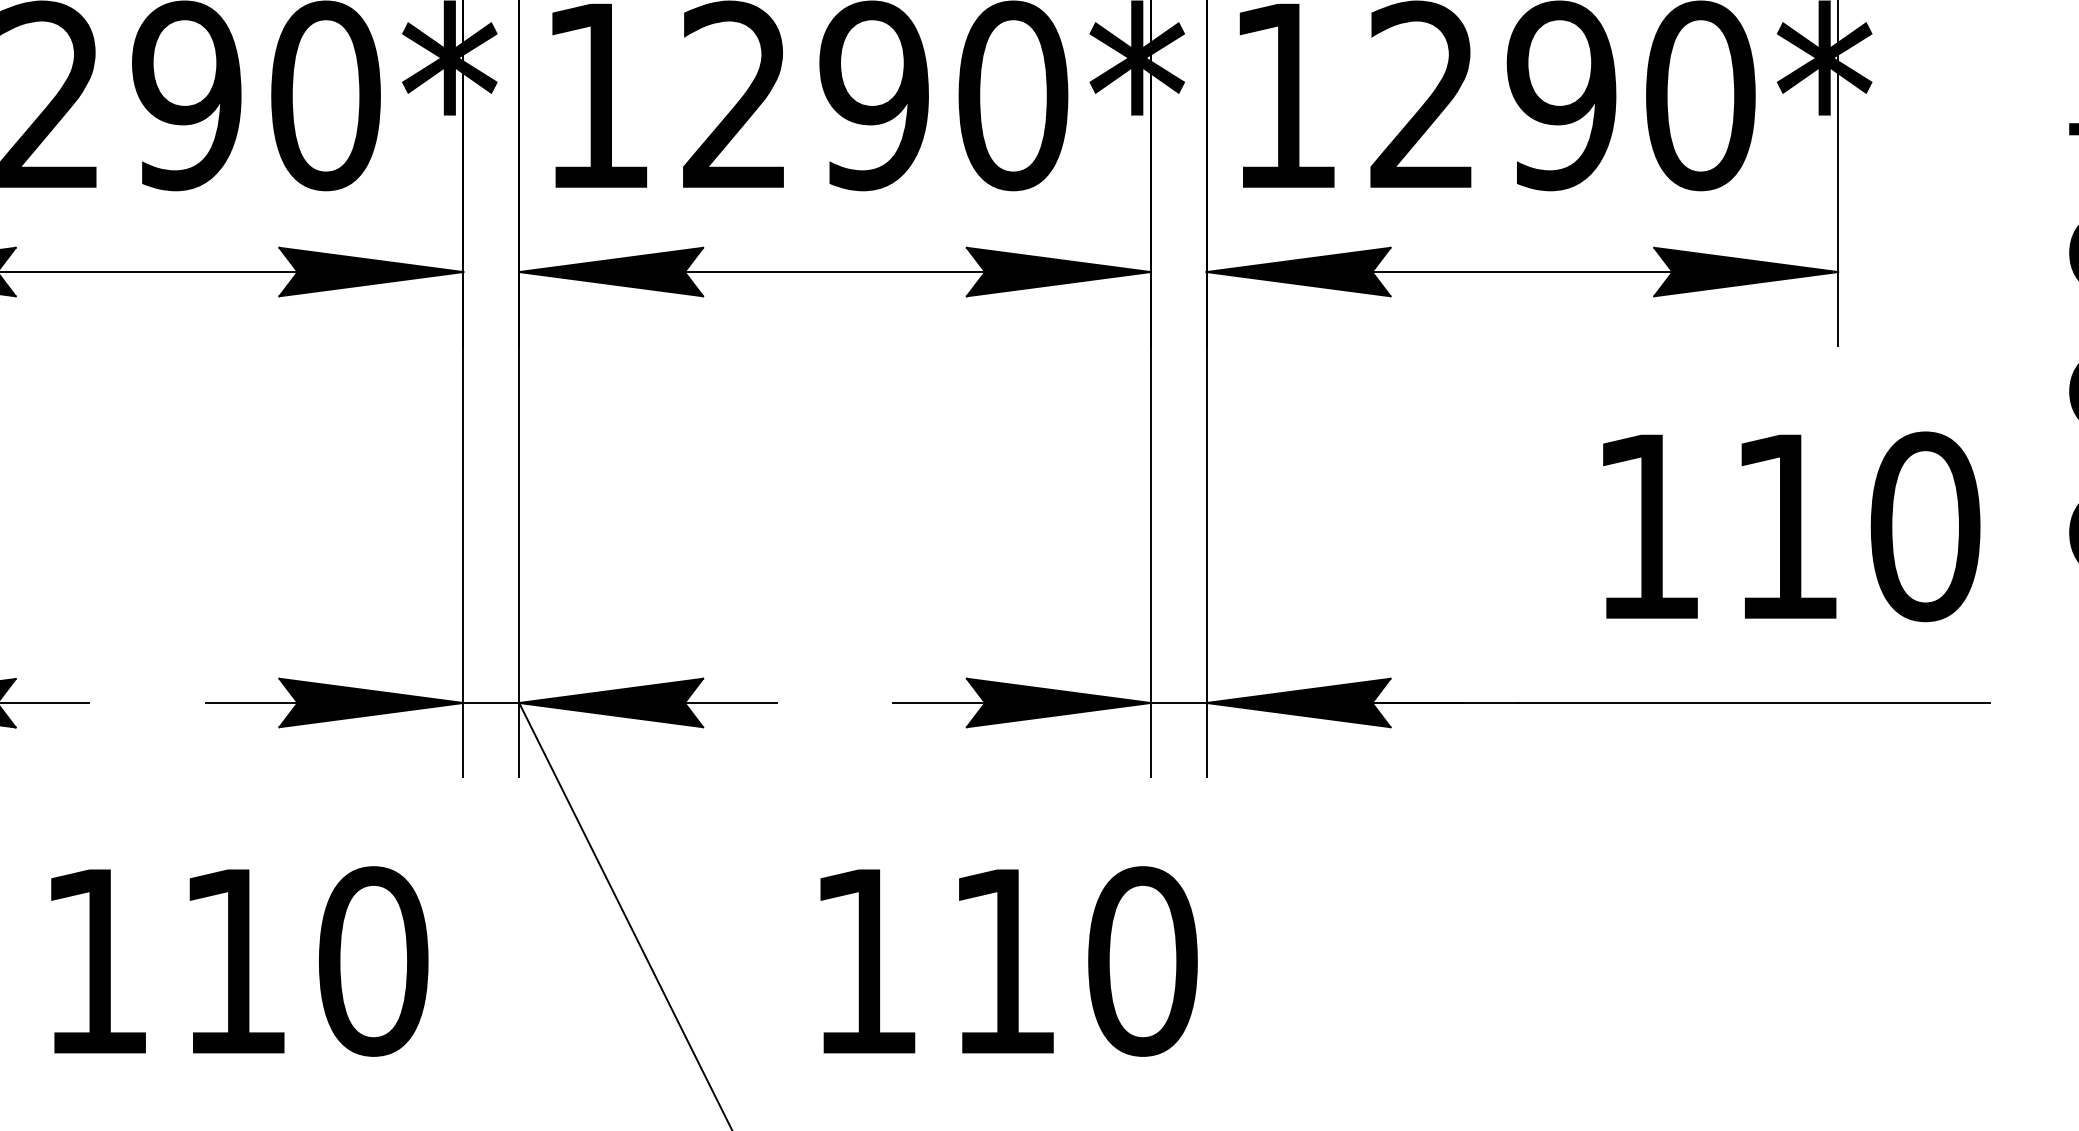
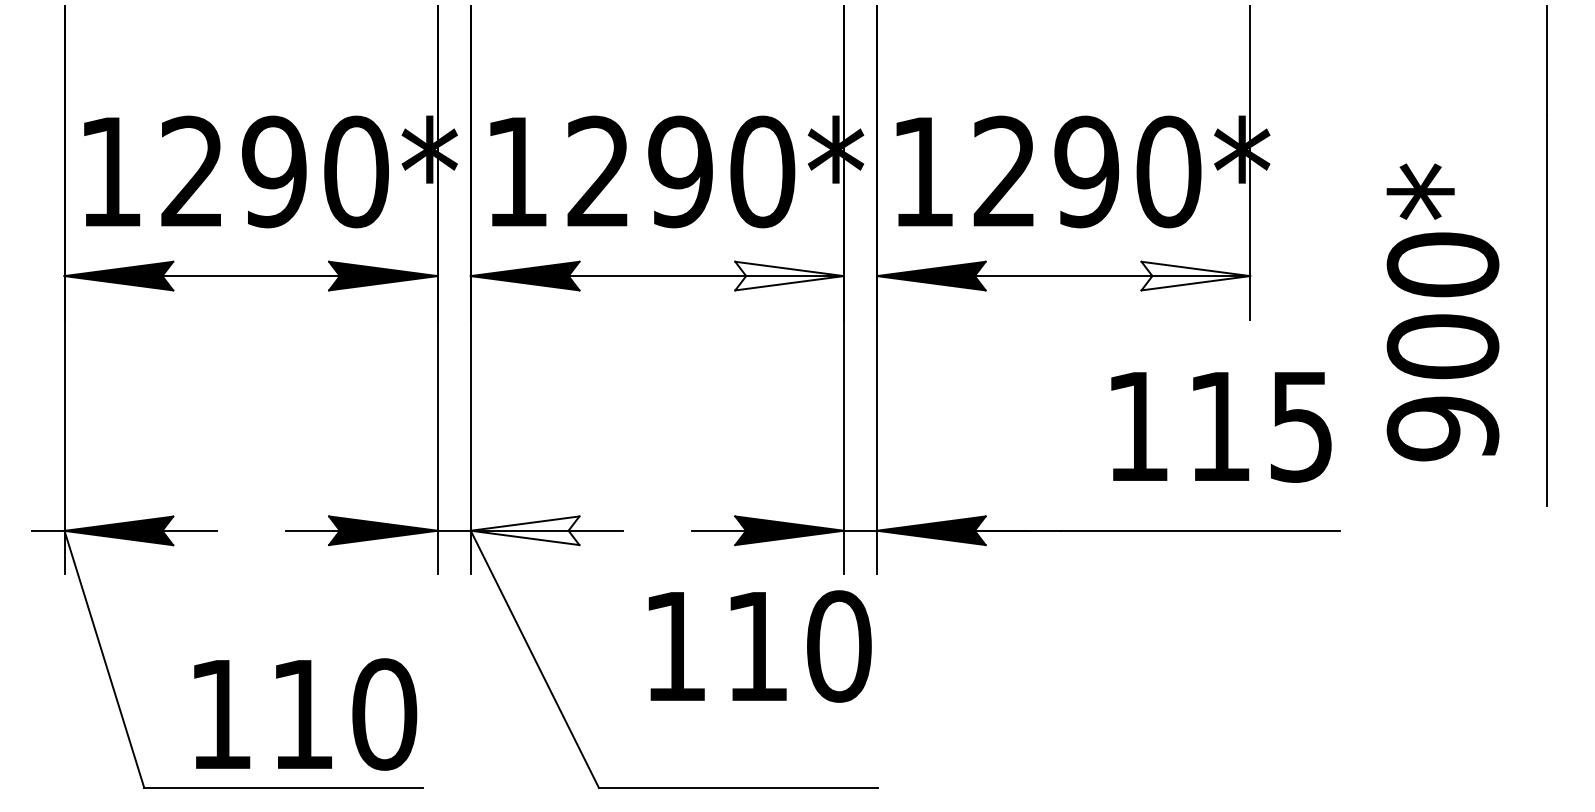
fill: (1058, 271) -> (789, 275), removed
fill: (1745, 271) -> (1195, 275), removed
text: (1924, 526) -> (1301, 426), 110 -> 115
fill: (610, 702) -> (524, 530), removed
text: (239, 961) -> (305, 714), moved
text: (1007, 961) -> (759, 646), moved

